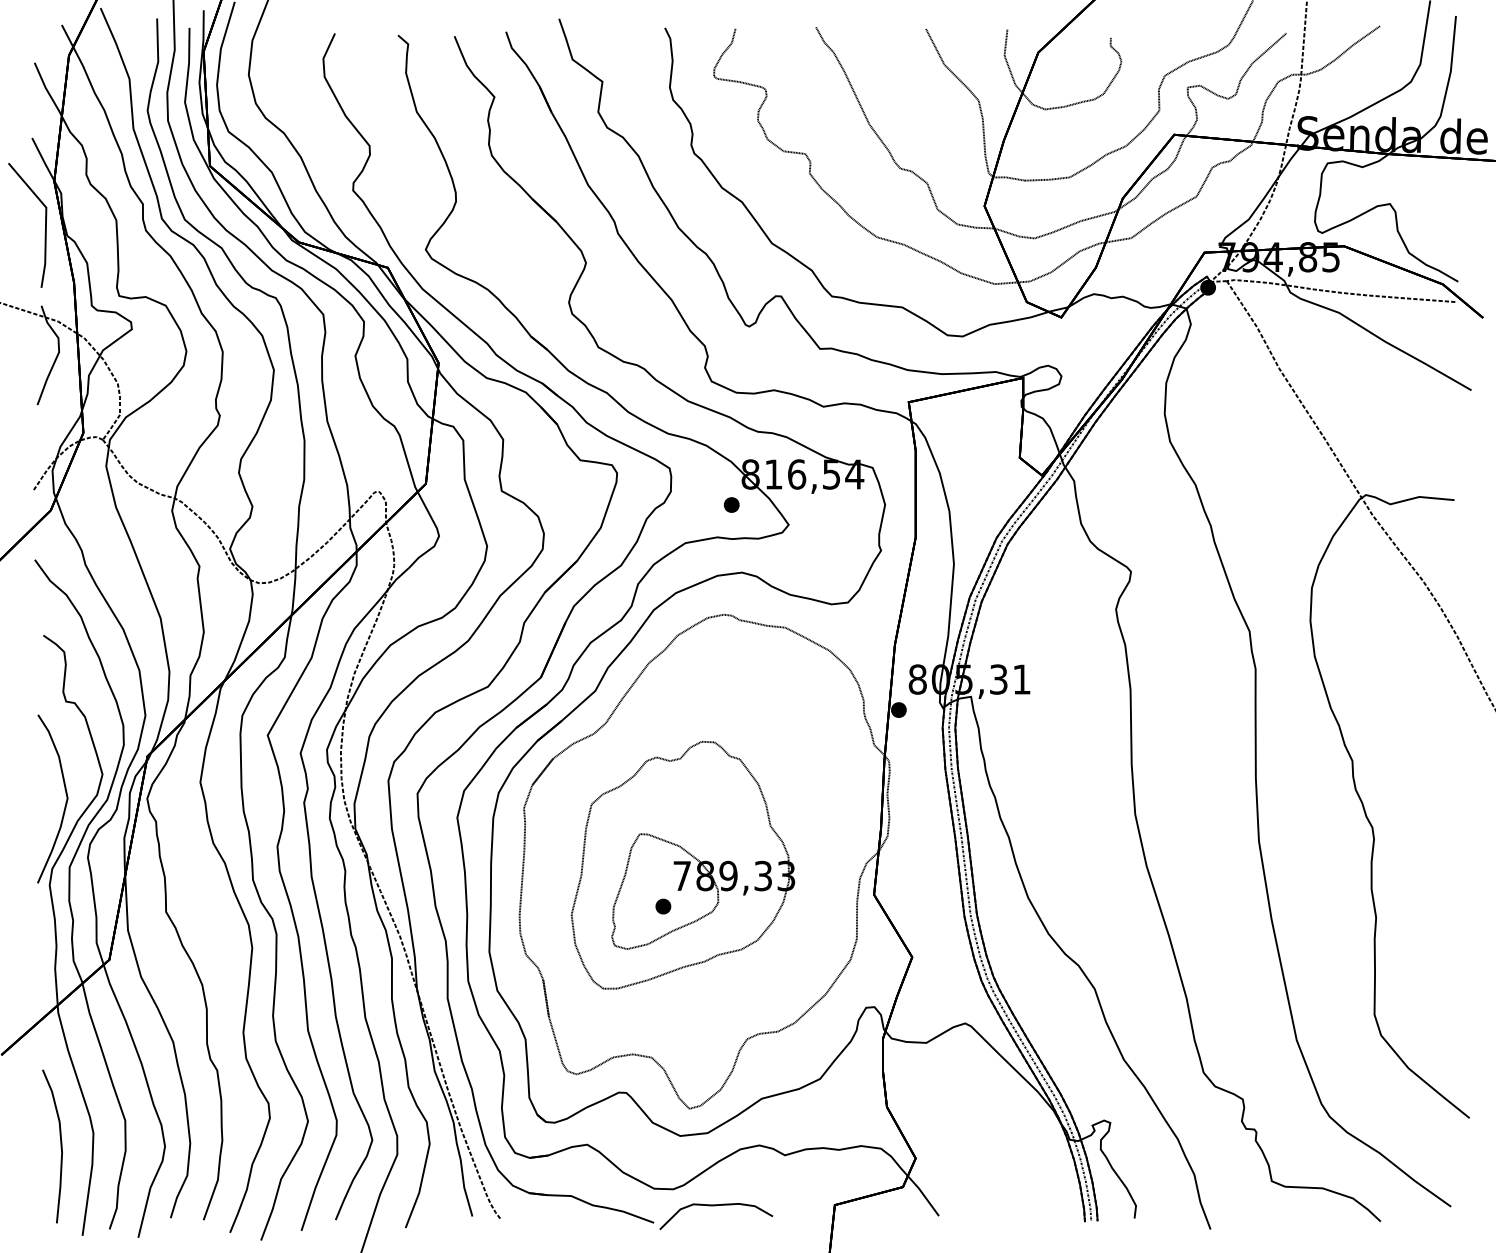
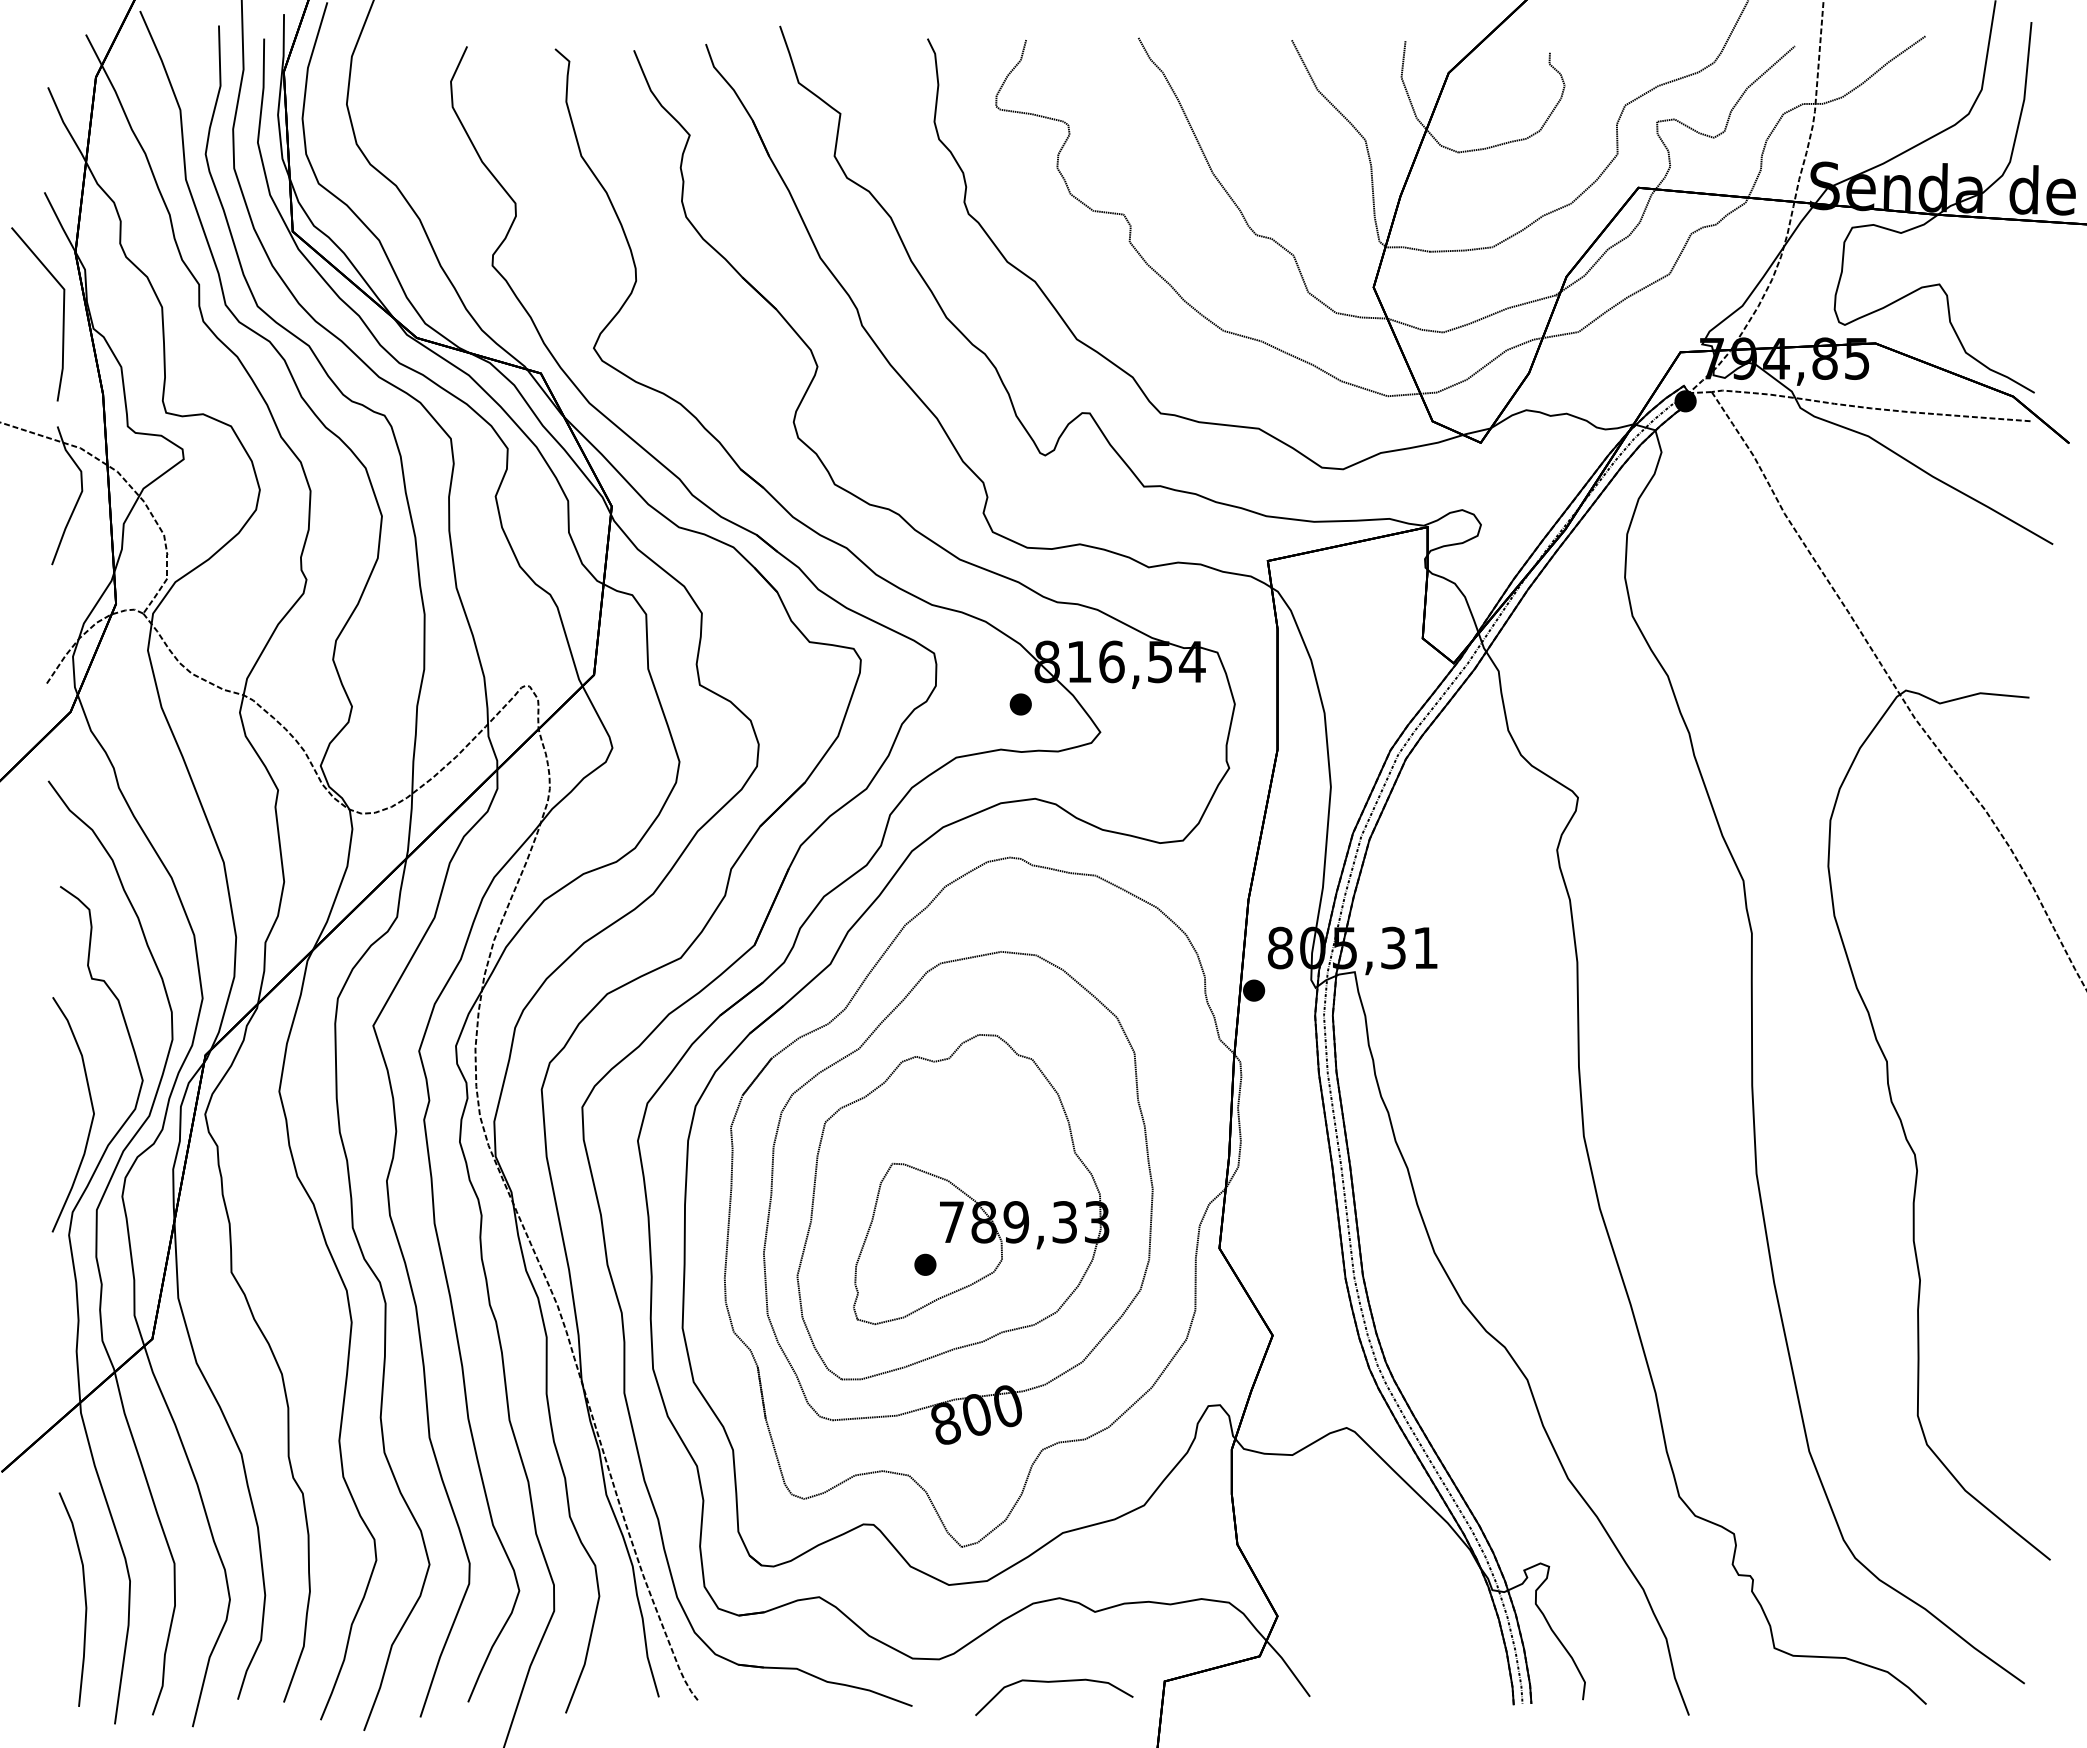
part: (687, 858) -> (958, 1197), added
curve: (716, 1205) -> (1054, 1682), moved

